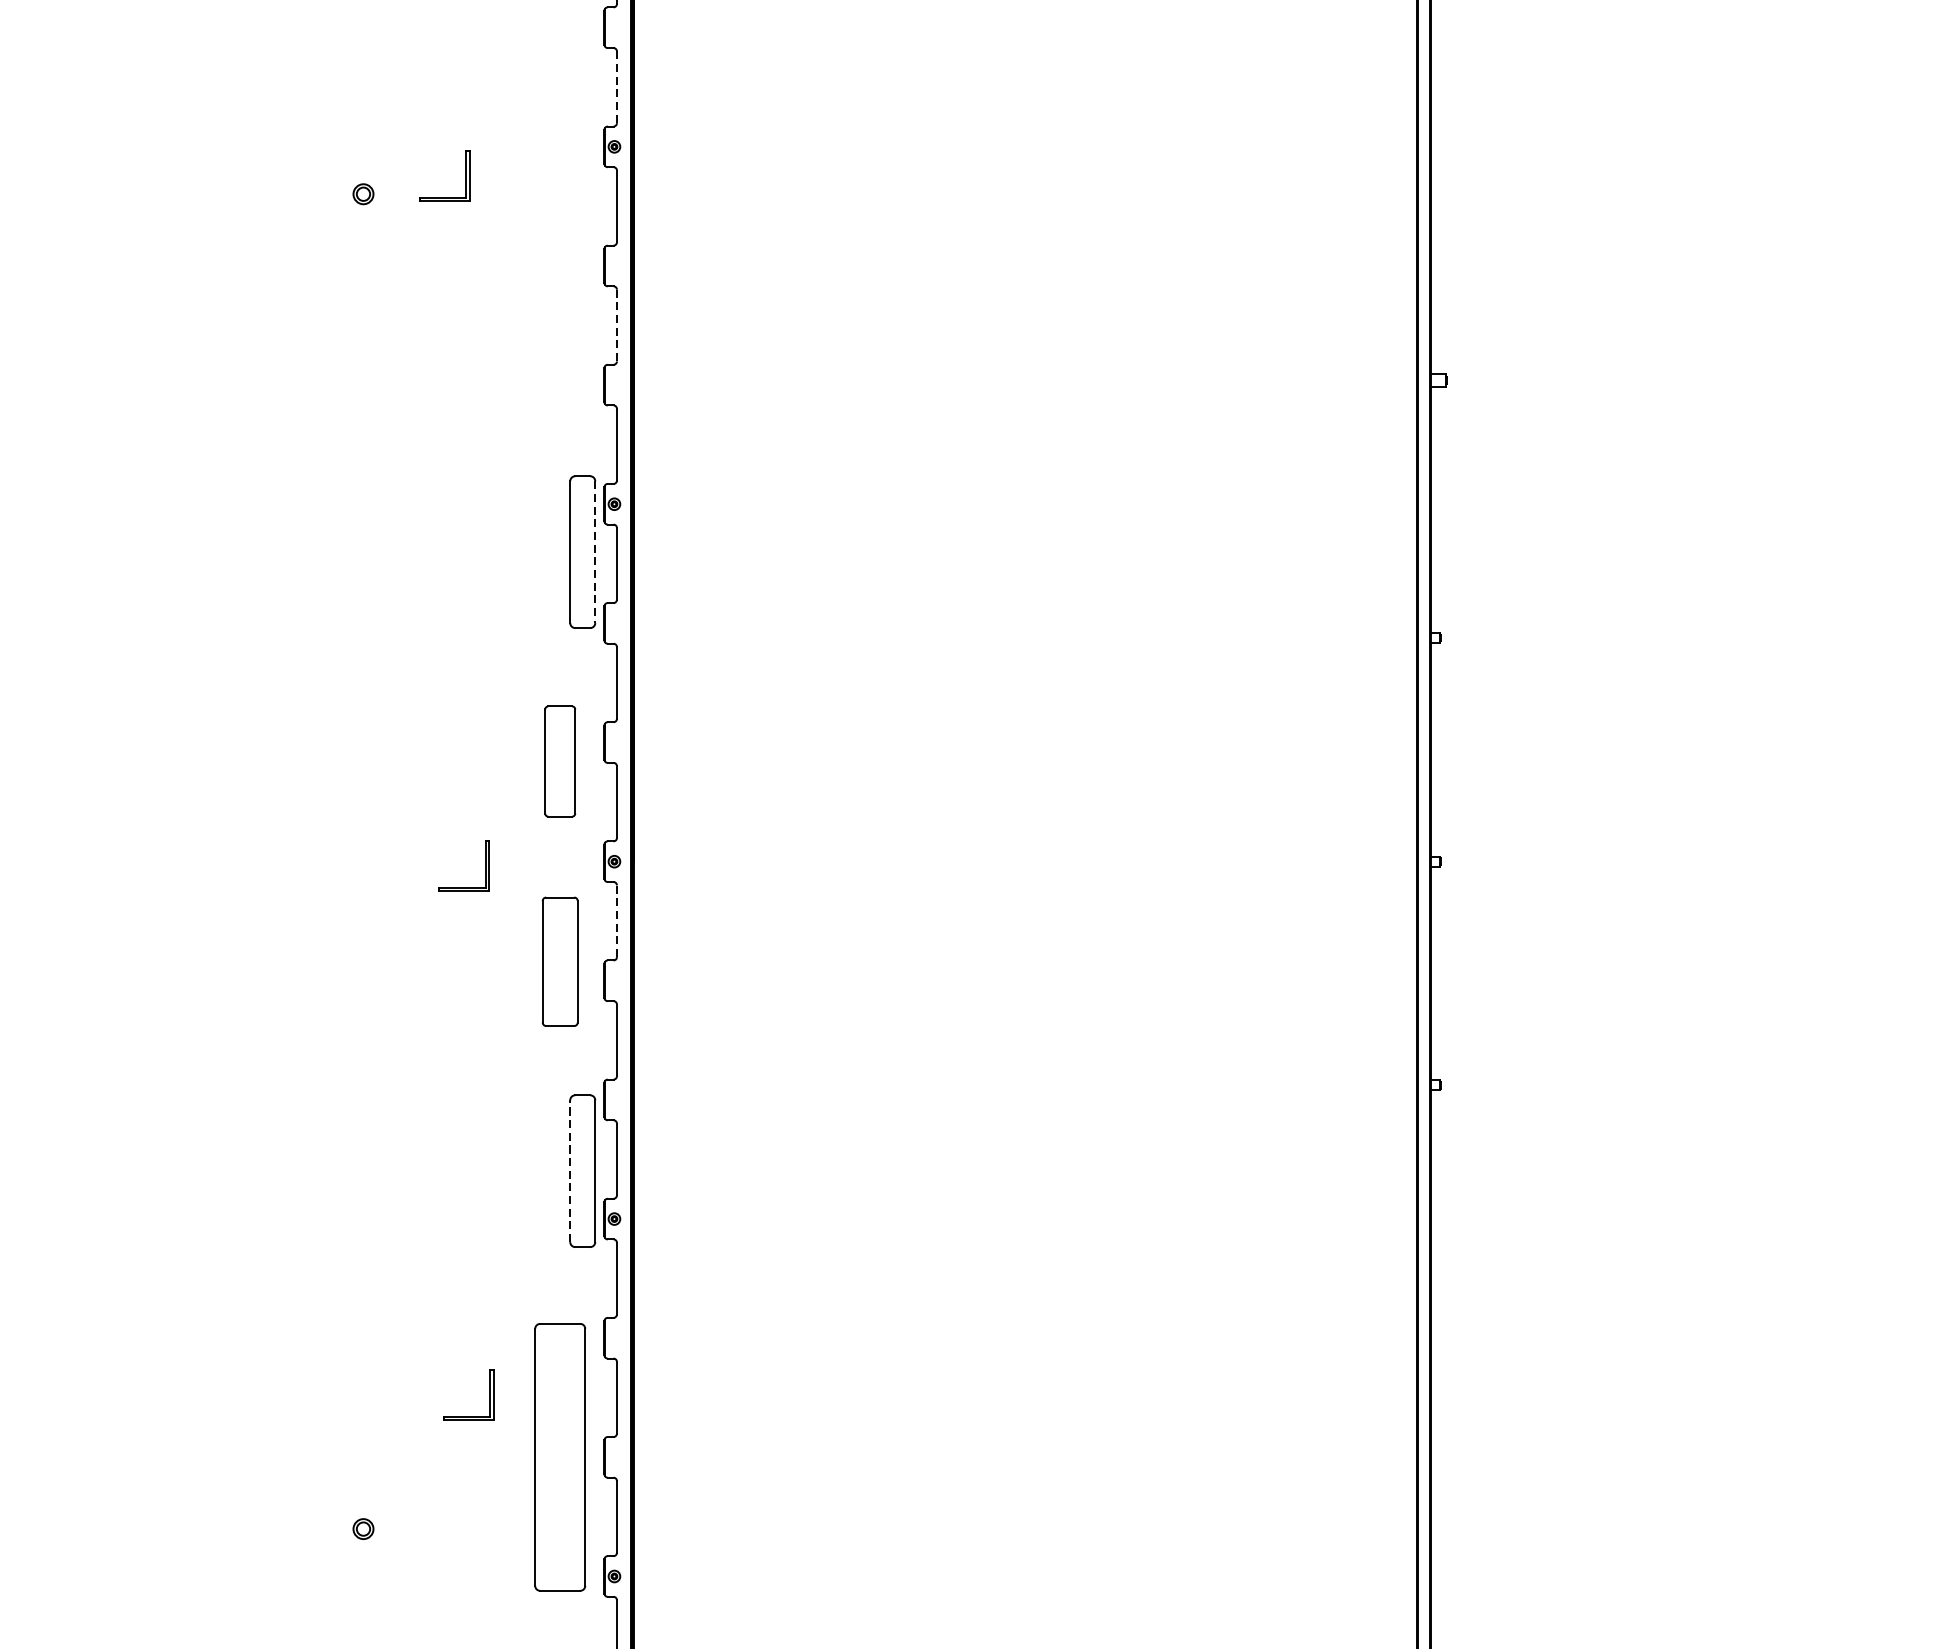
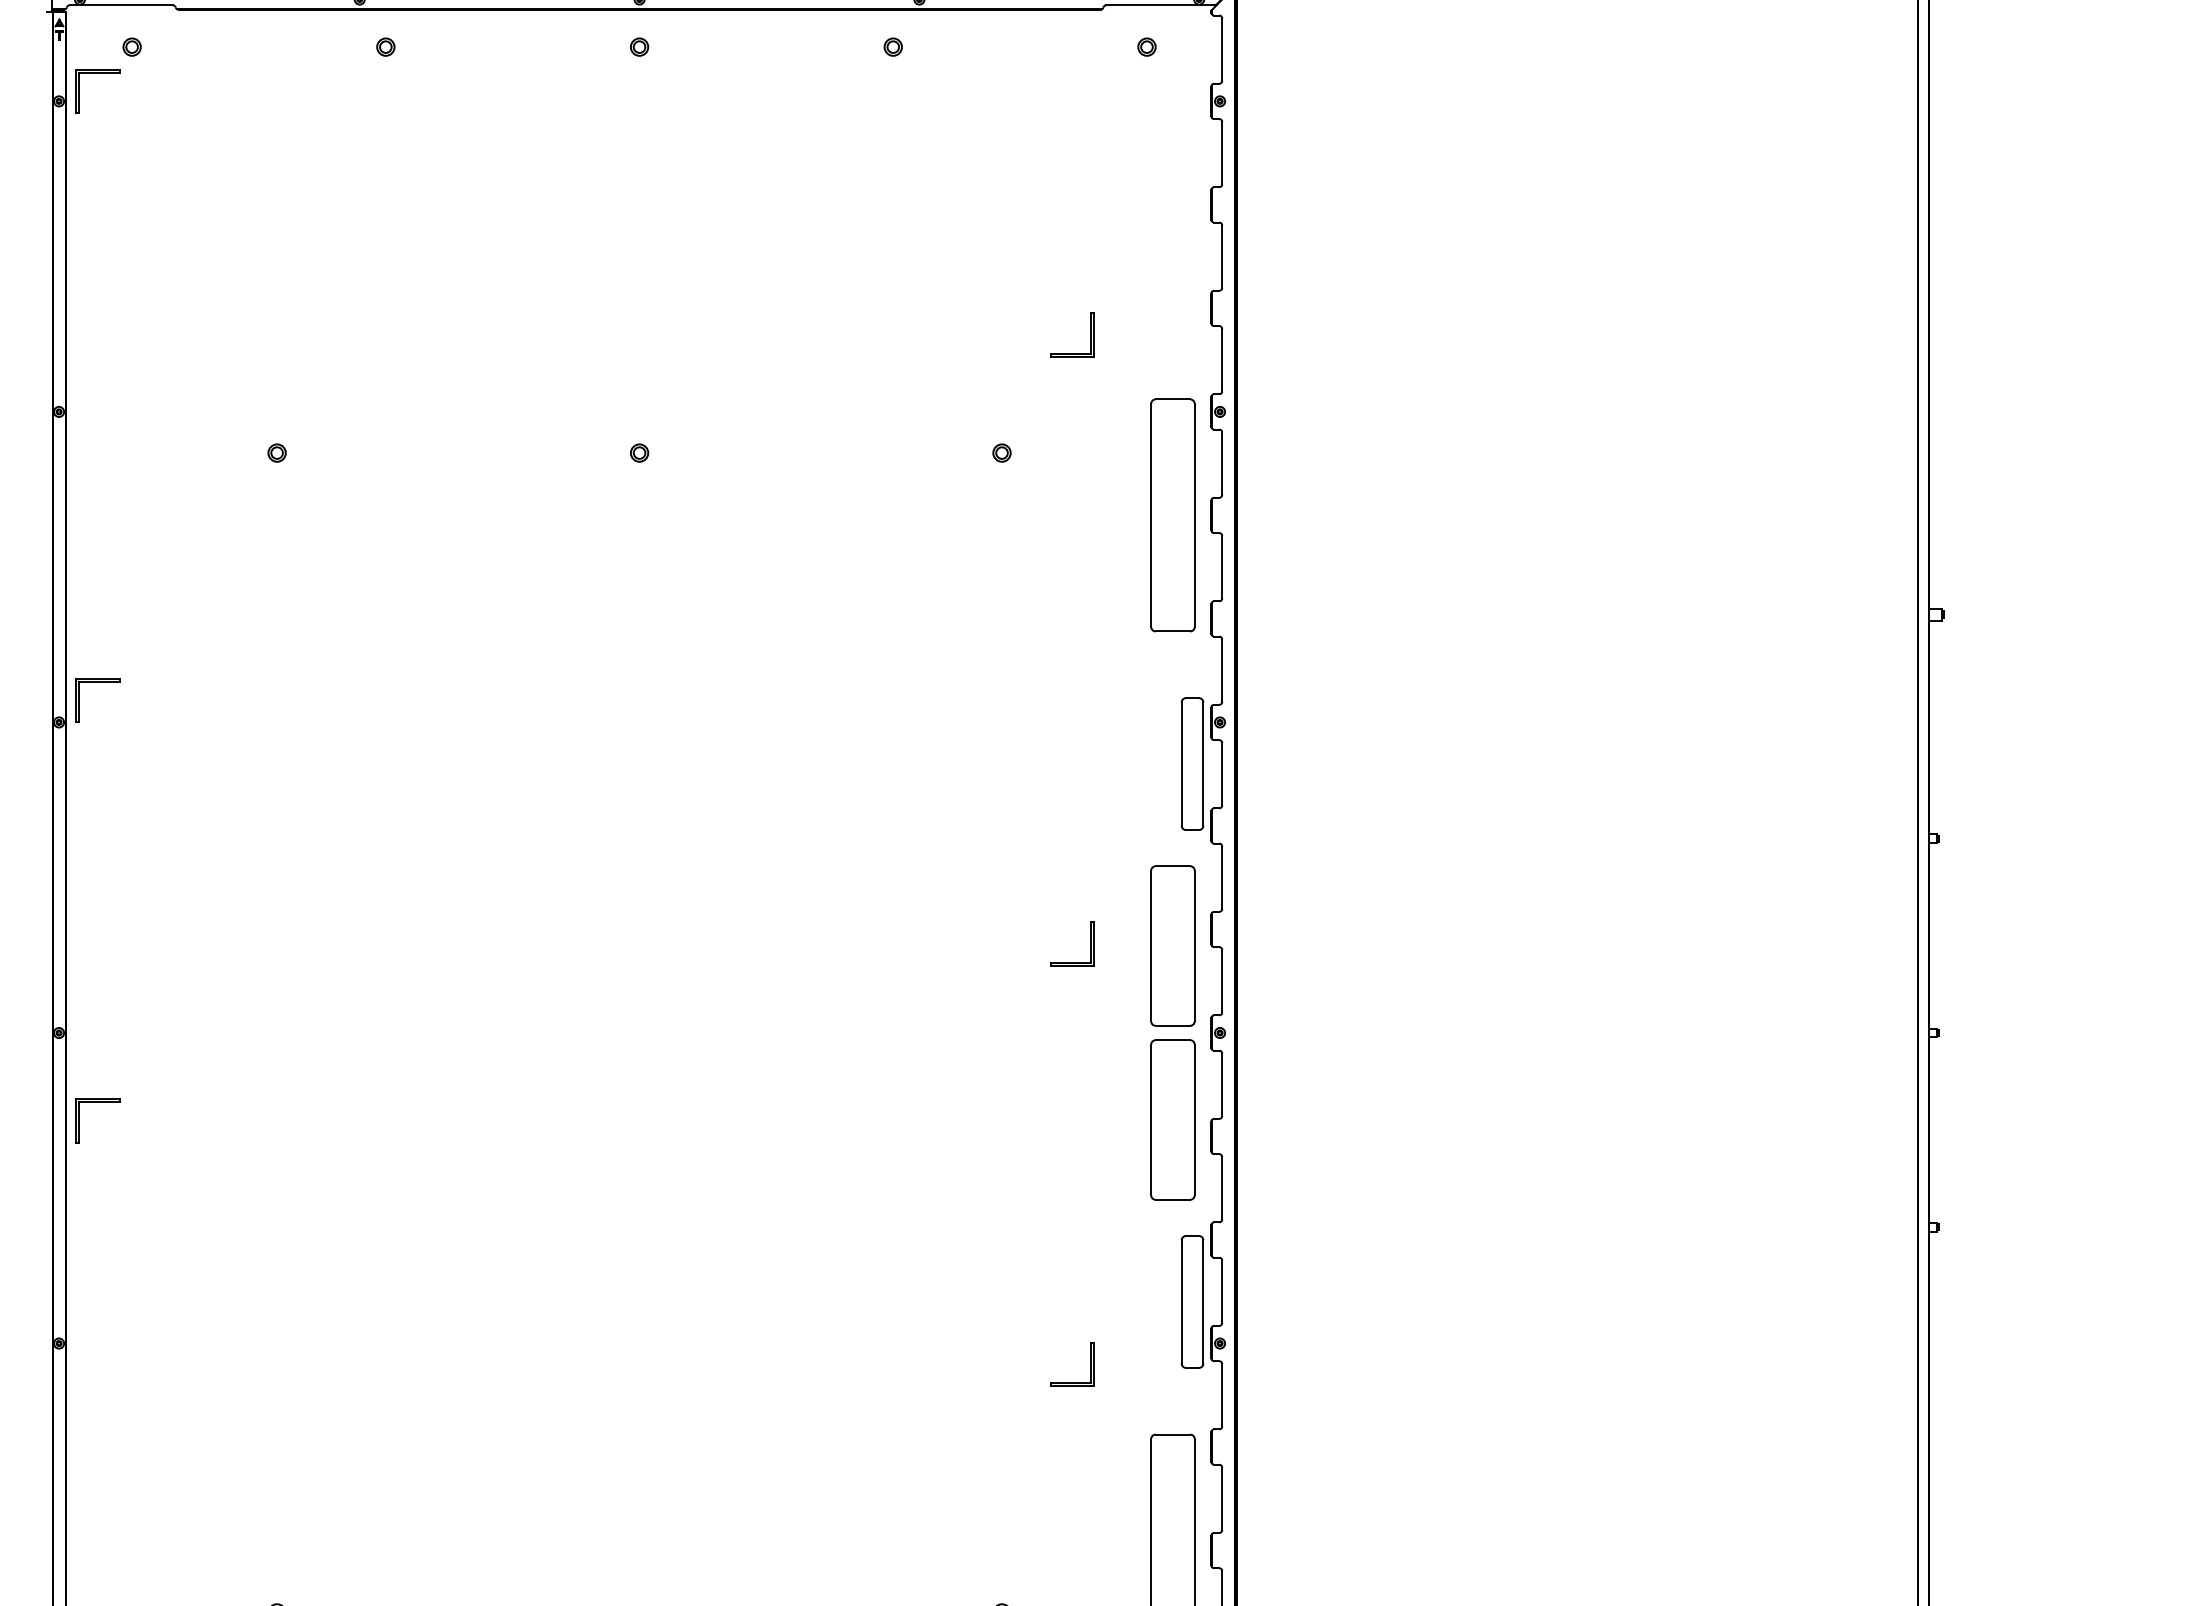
line: (617, 87) -> (1222, 360), dashed -> solid
part: (465, 175) -> (1090, 334), moved
part: (559, 266) -> (1172, 515), added
line: (617, 325) -> (1222, 567), dashed -> solid
line: (595, 552) -> (1203, 764), dashed -> solid
part: (559, 760) -> (1172, 945), size x1.67
part: (484, 865) -> (1090, 943), moved
line: (617, 920) -> (1222, 1084), dashed -> solid
part: (559, 961) -> (1172, 1119), size x1.43
line: (570, 1170) -> (1181, 1301), dashed -> solid
part: (489, 1395) -> (1090, 1364), moved

